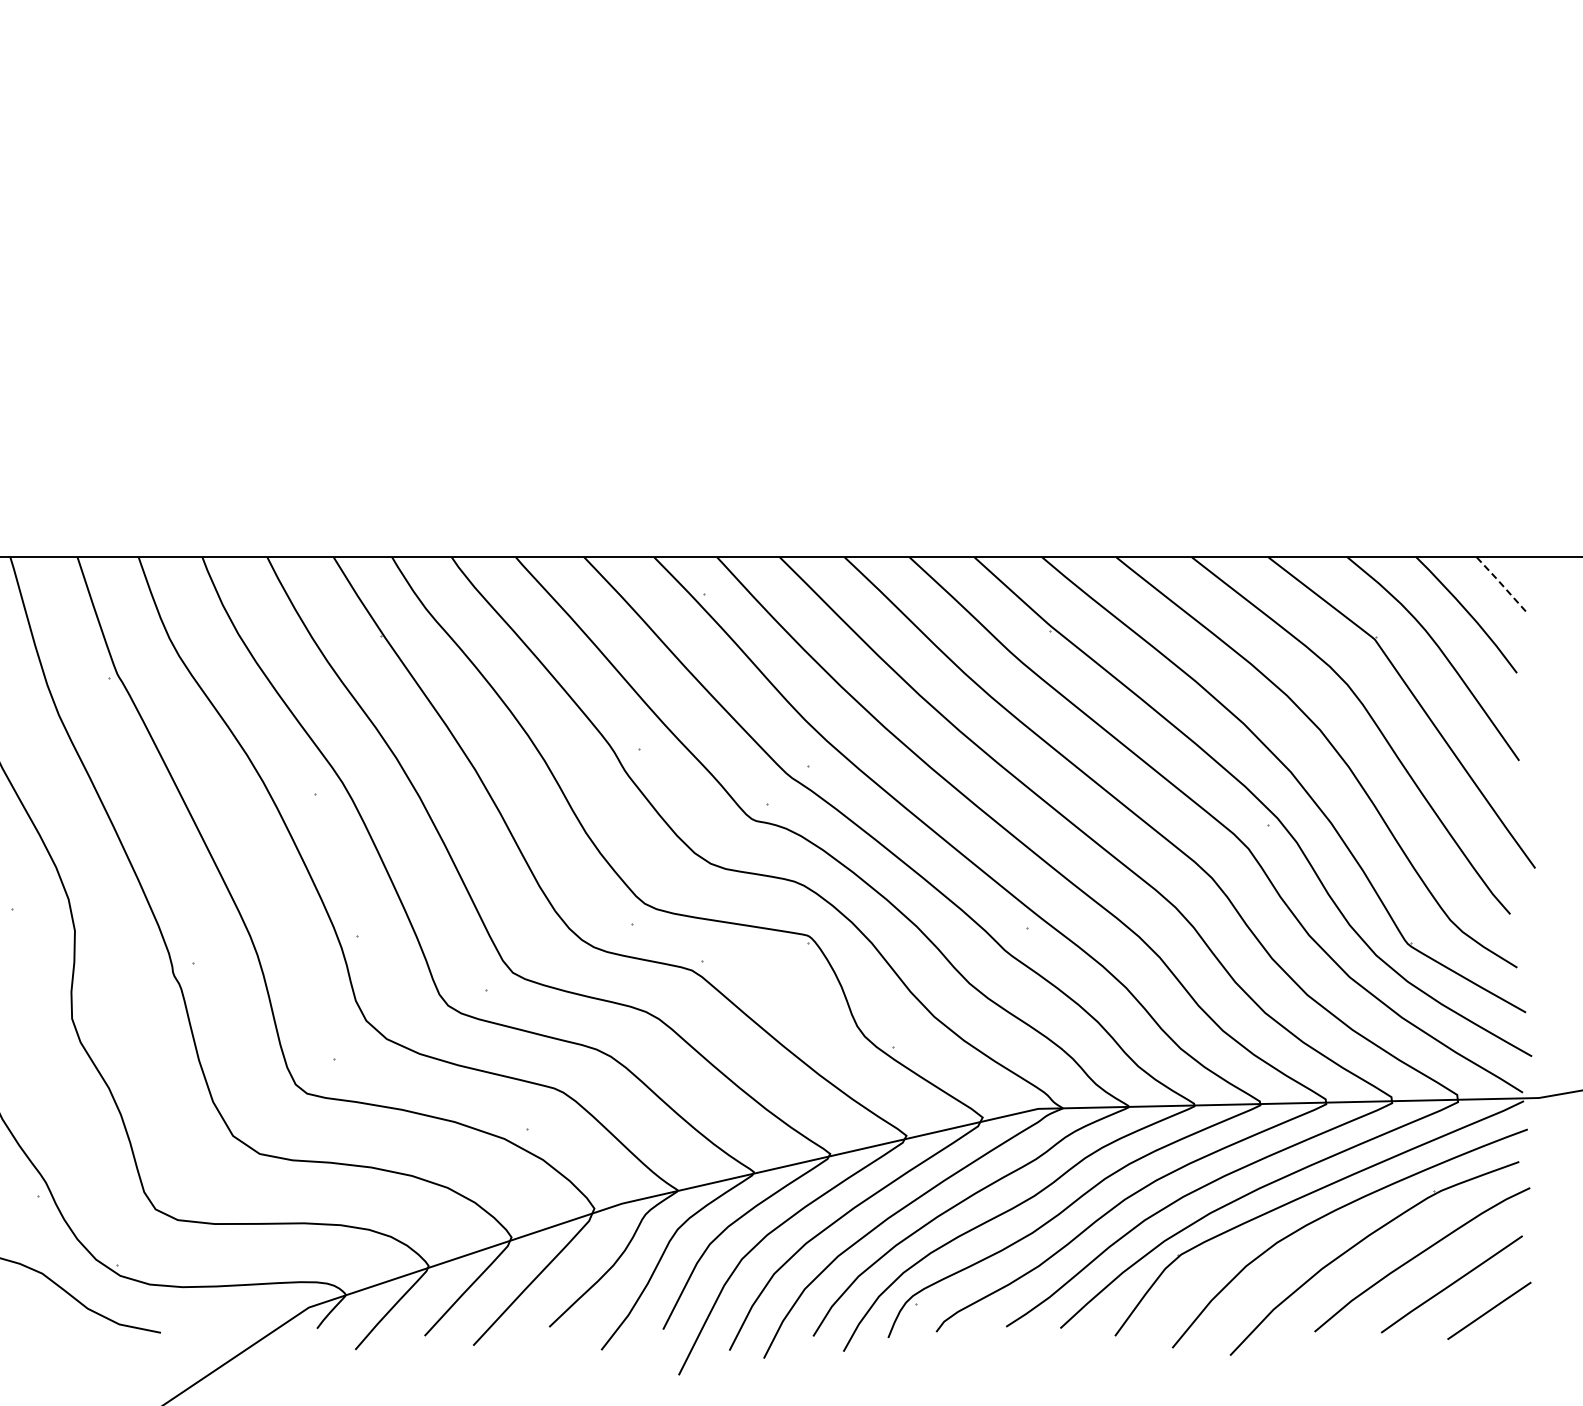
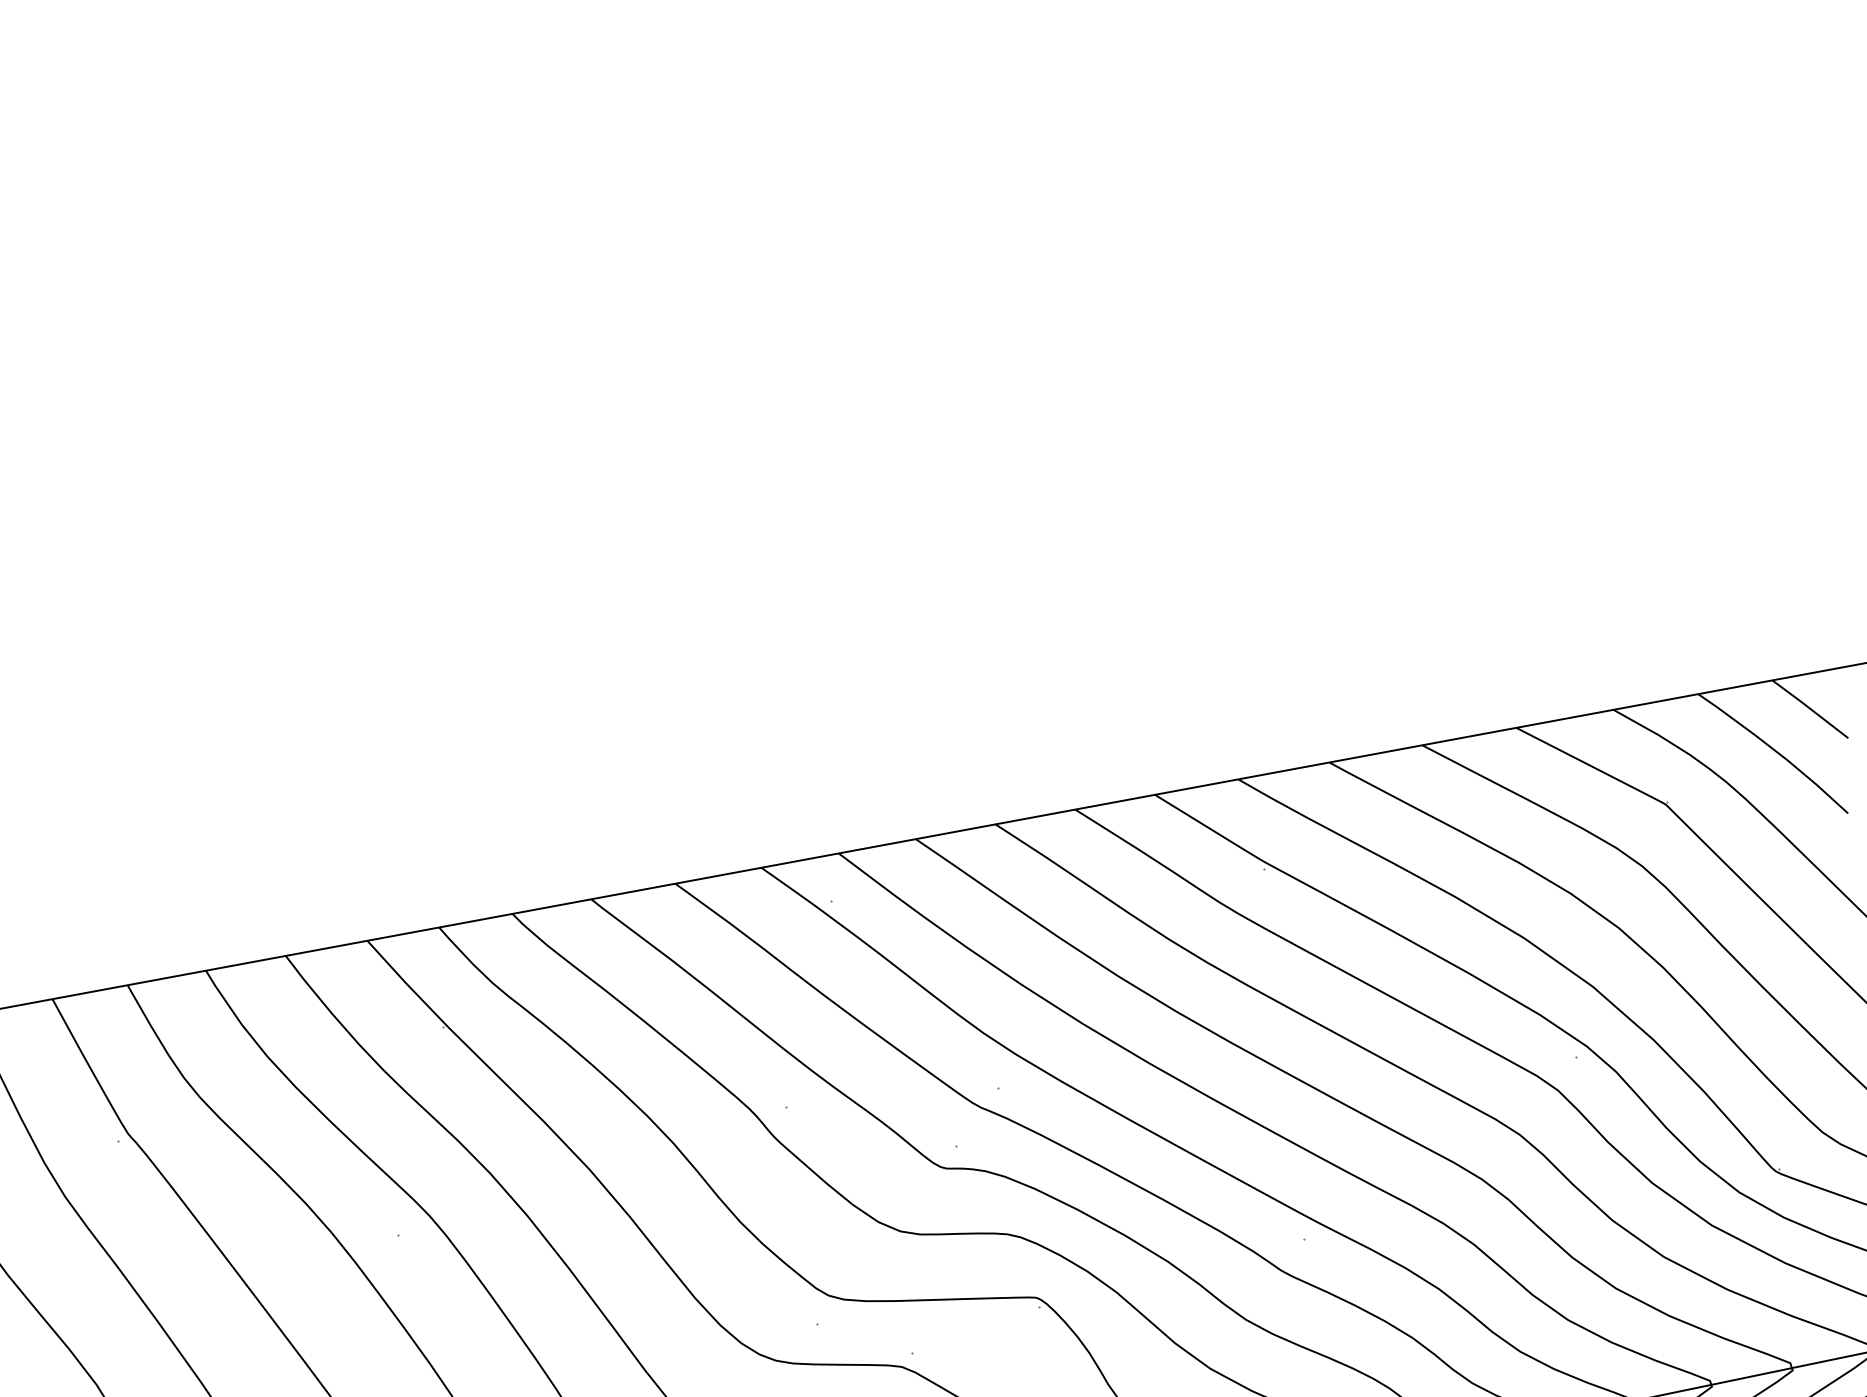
line: (1502, 585) -> (1810, 709), dashed -> solid

